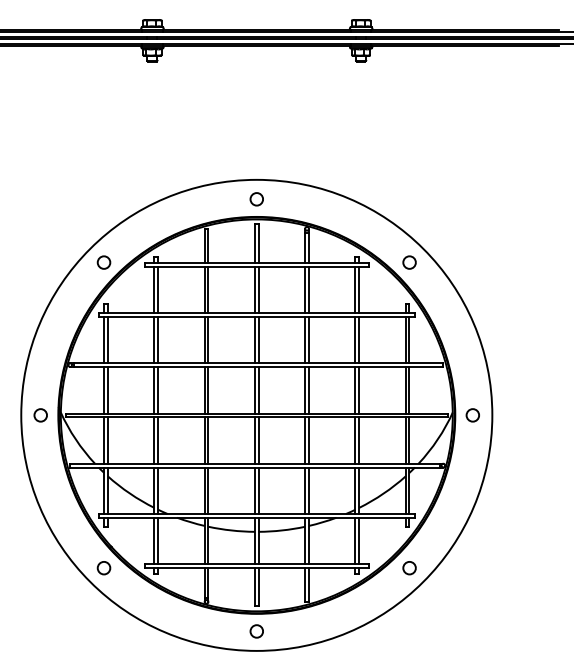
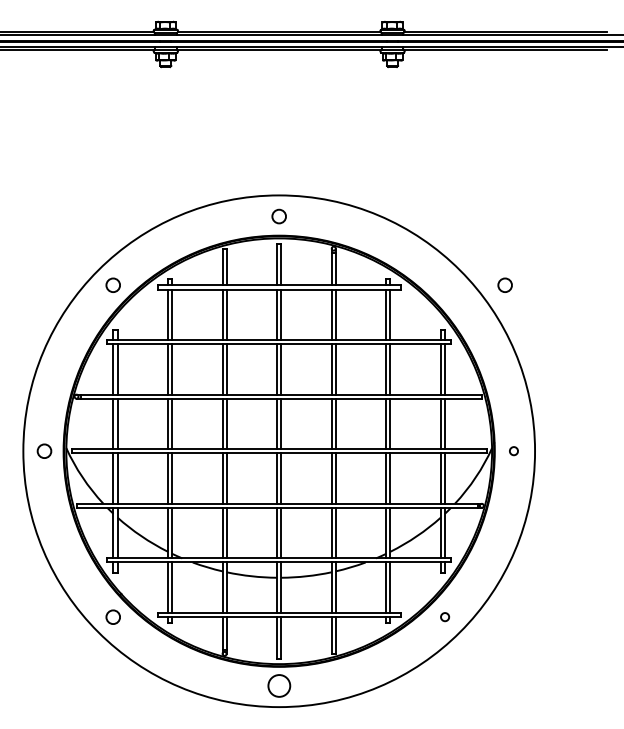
circle: (408, 261) -> (504, 284), moved
circle: (472, 414) -> (513, 450), size x0.6
circle: (408, 567) -> (444, 616), size x0.6
circle: (256, 631) -> (278, 685), size x1.6

